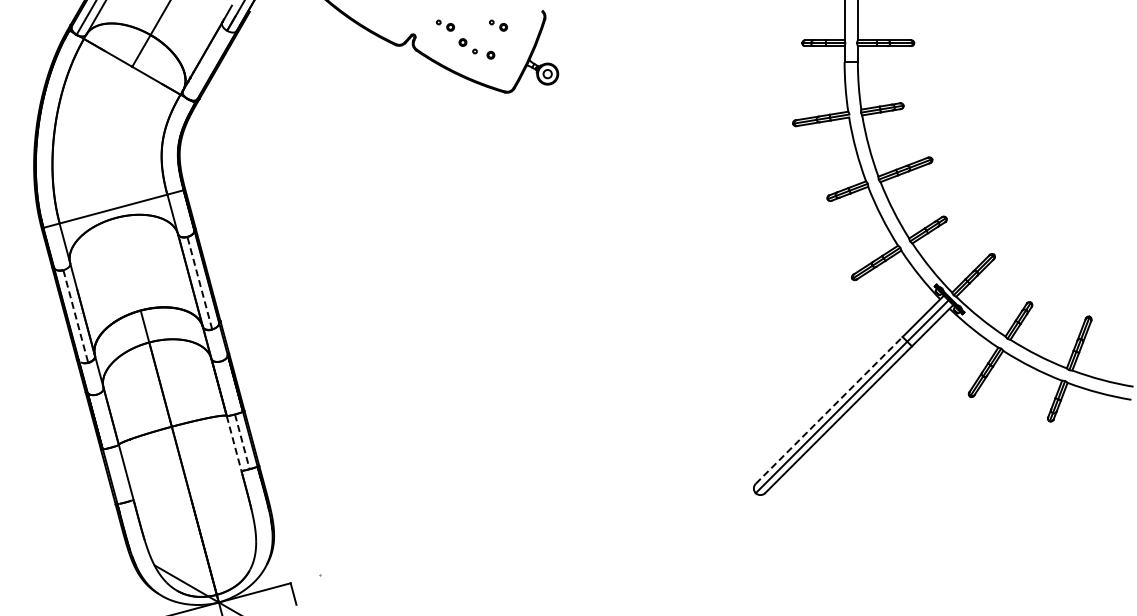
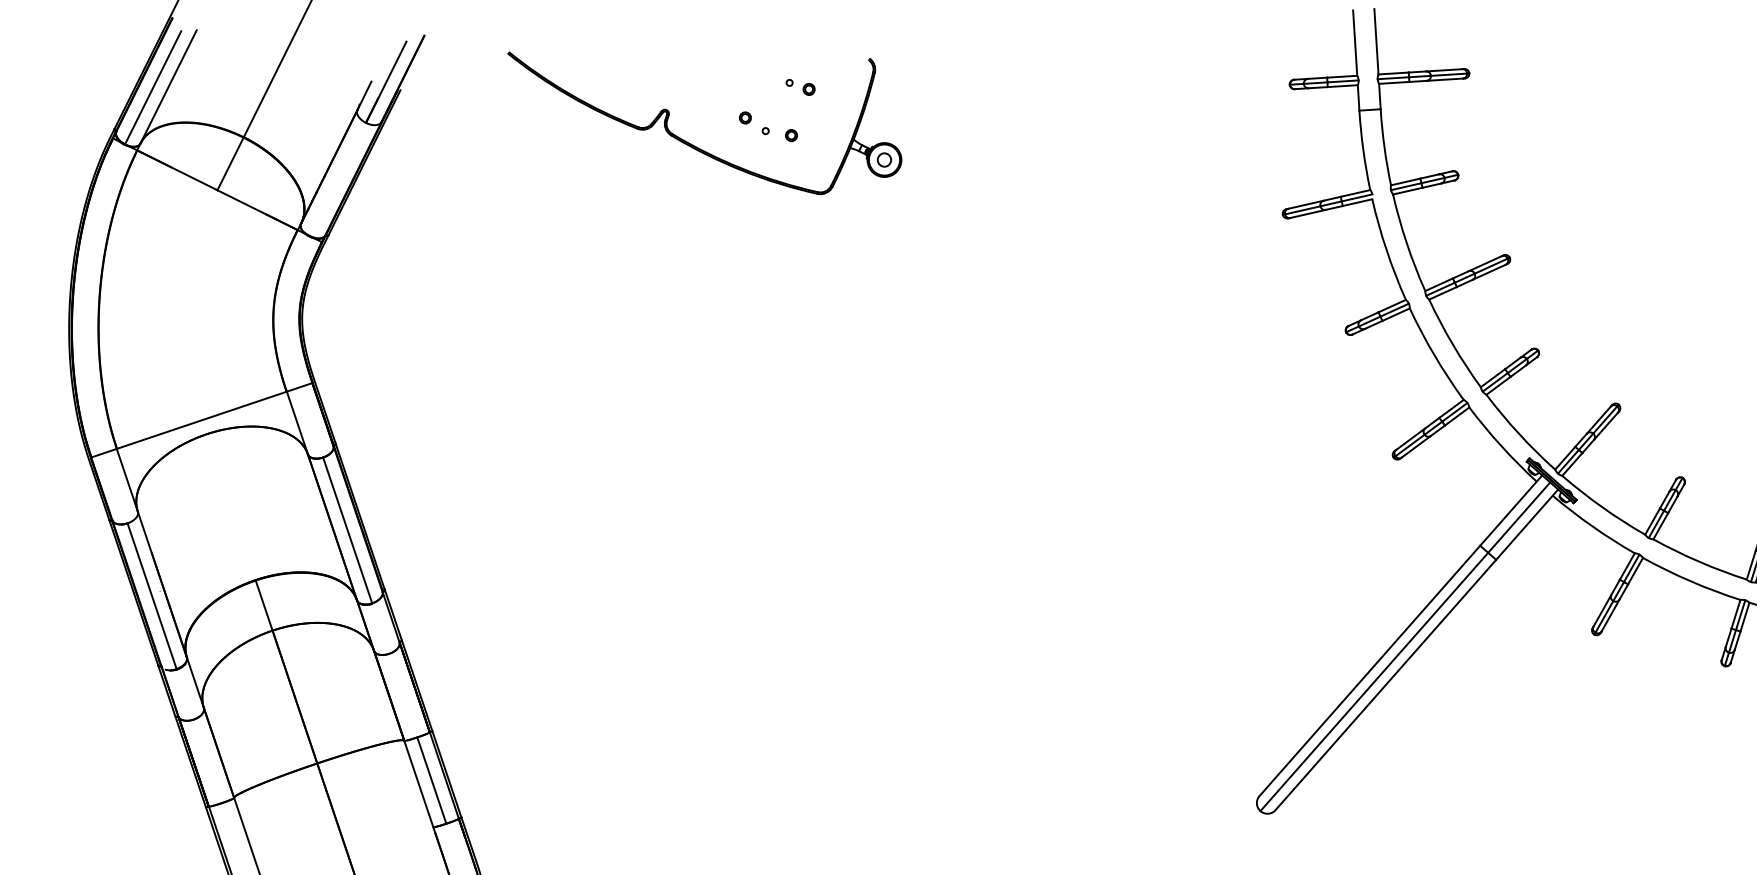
part: (445, 25) -> (715, 92), removed
line: (199, 283) -> (347, 530), dashed -> solid
line: (75, 317) -> (151, 597), dashed -> solid
line: (829, 410) -> (1370, 671), dashed -> solid
line: (242, 442) -> (432, 781), dashed -> solid
line: (234, 443) -> (419, 784), dashed -> solid

